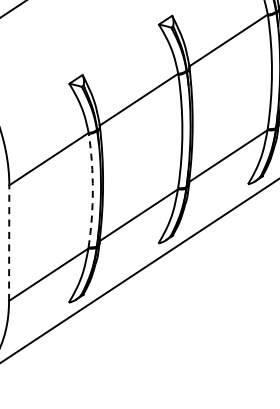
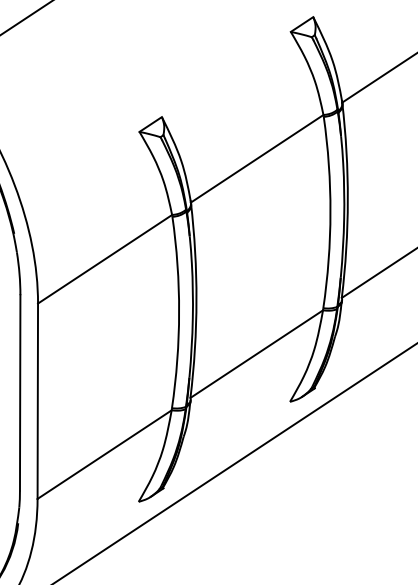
arc: (92, 190) -> (178, 312), dashed -> solid
line: (9, 243) -> (38, 401), dashed -> solid

